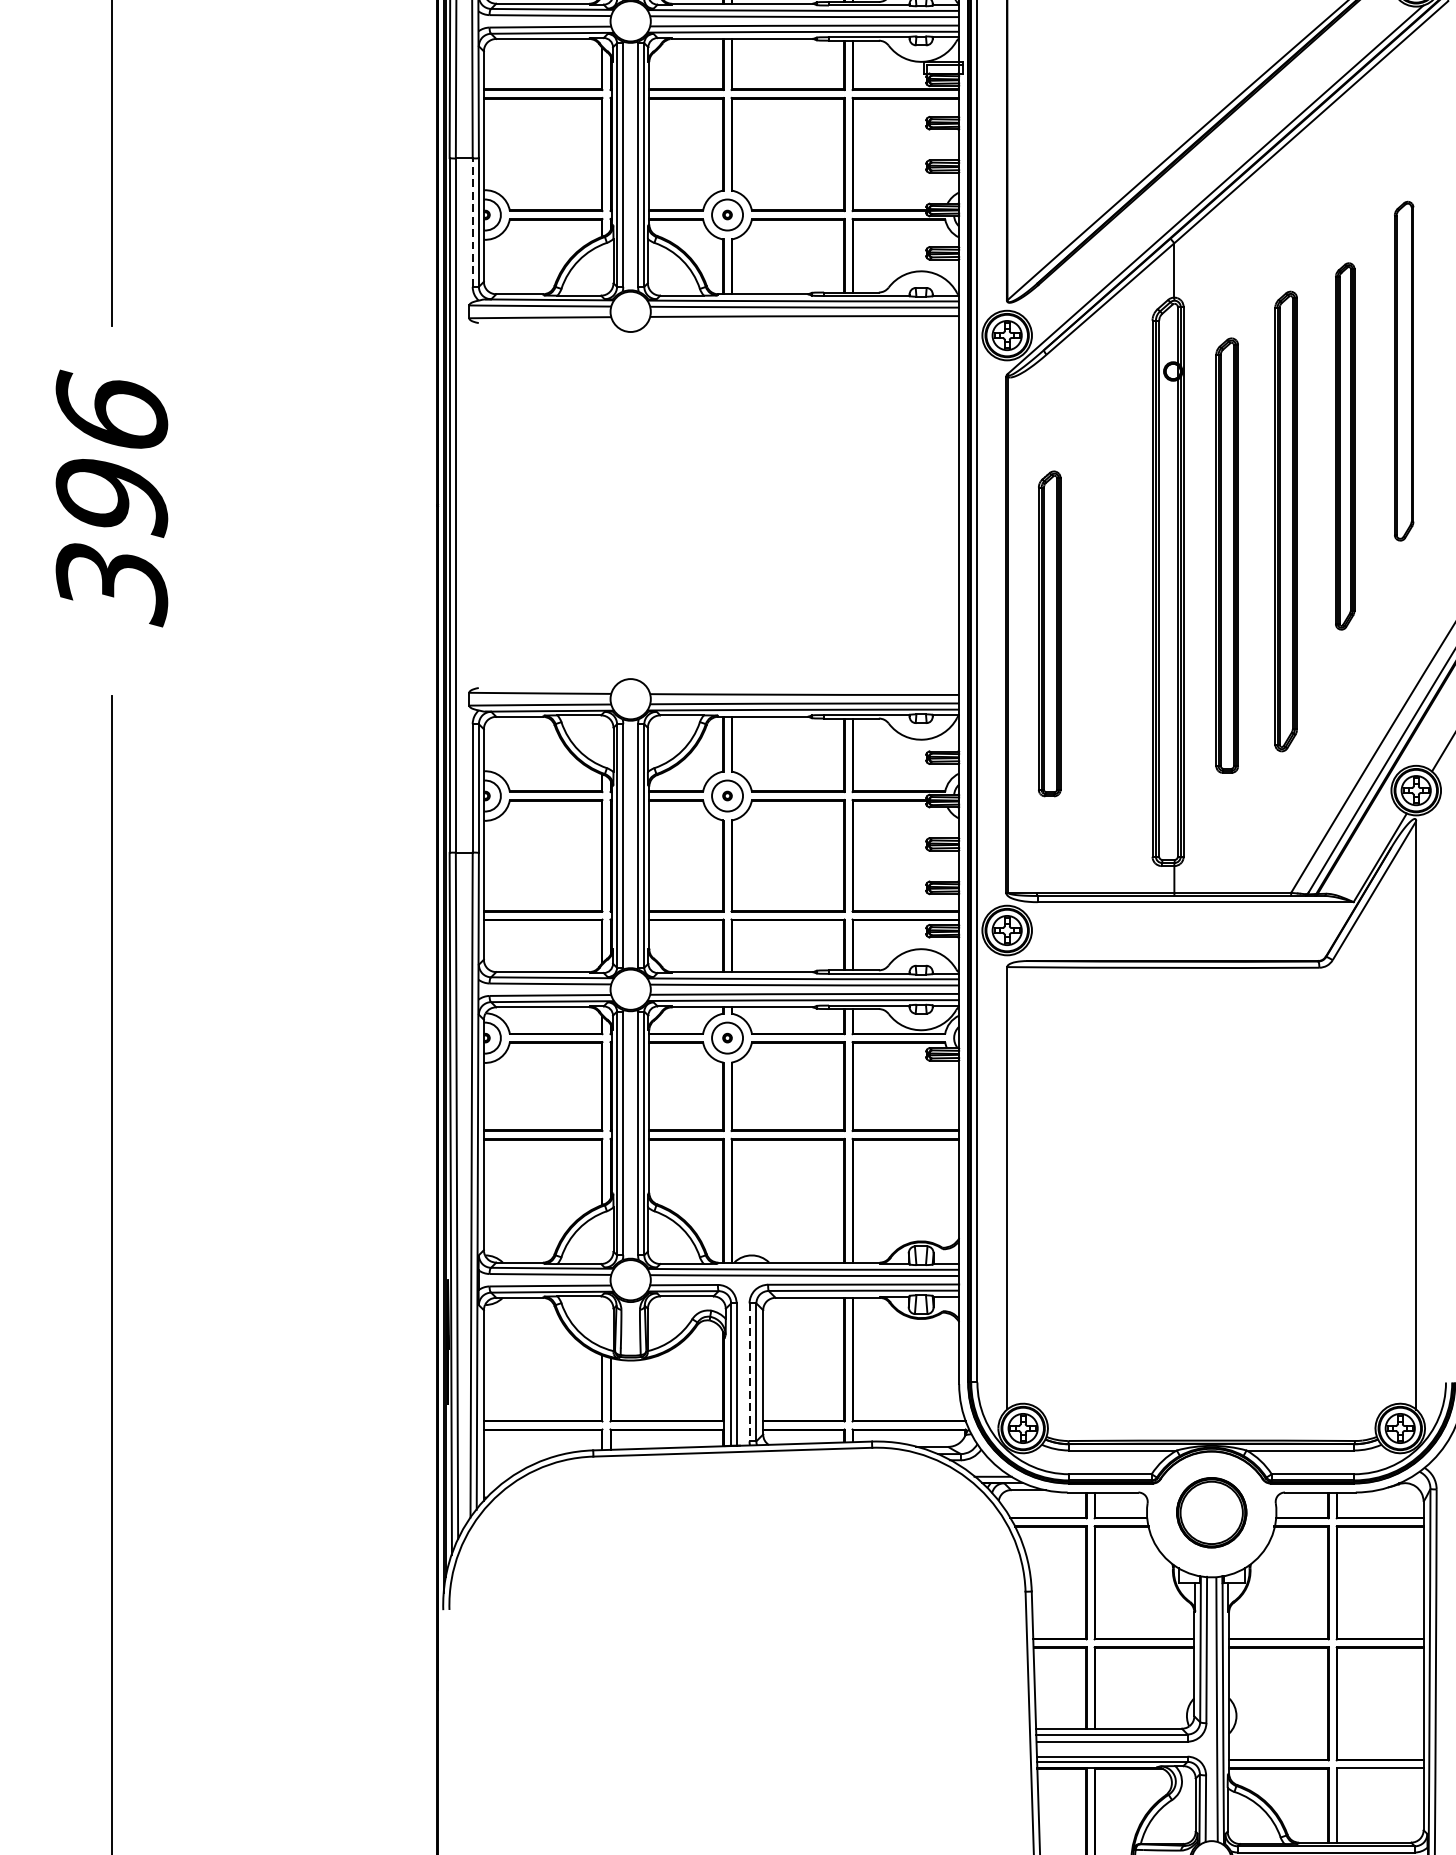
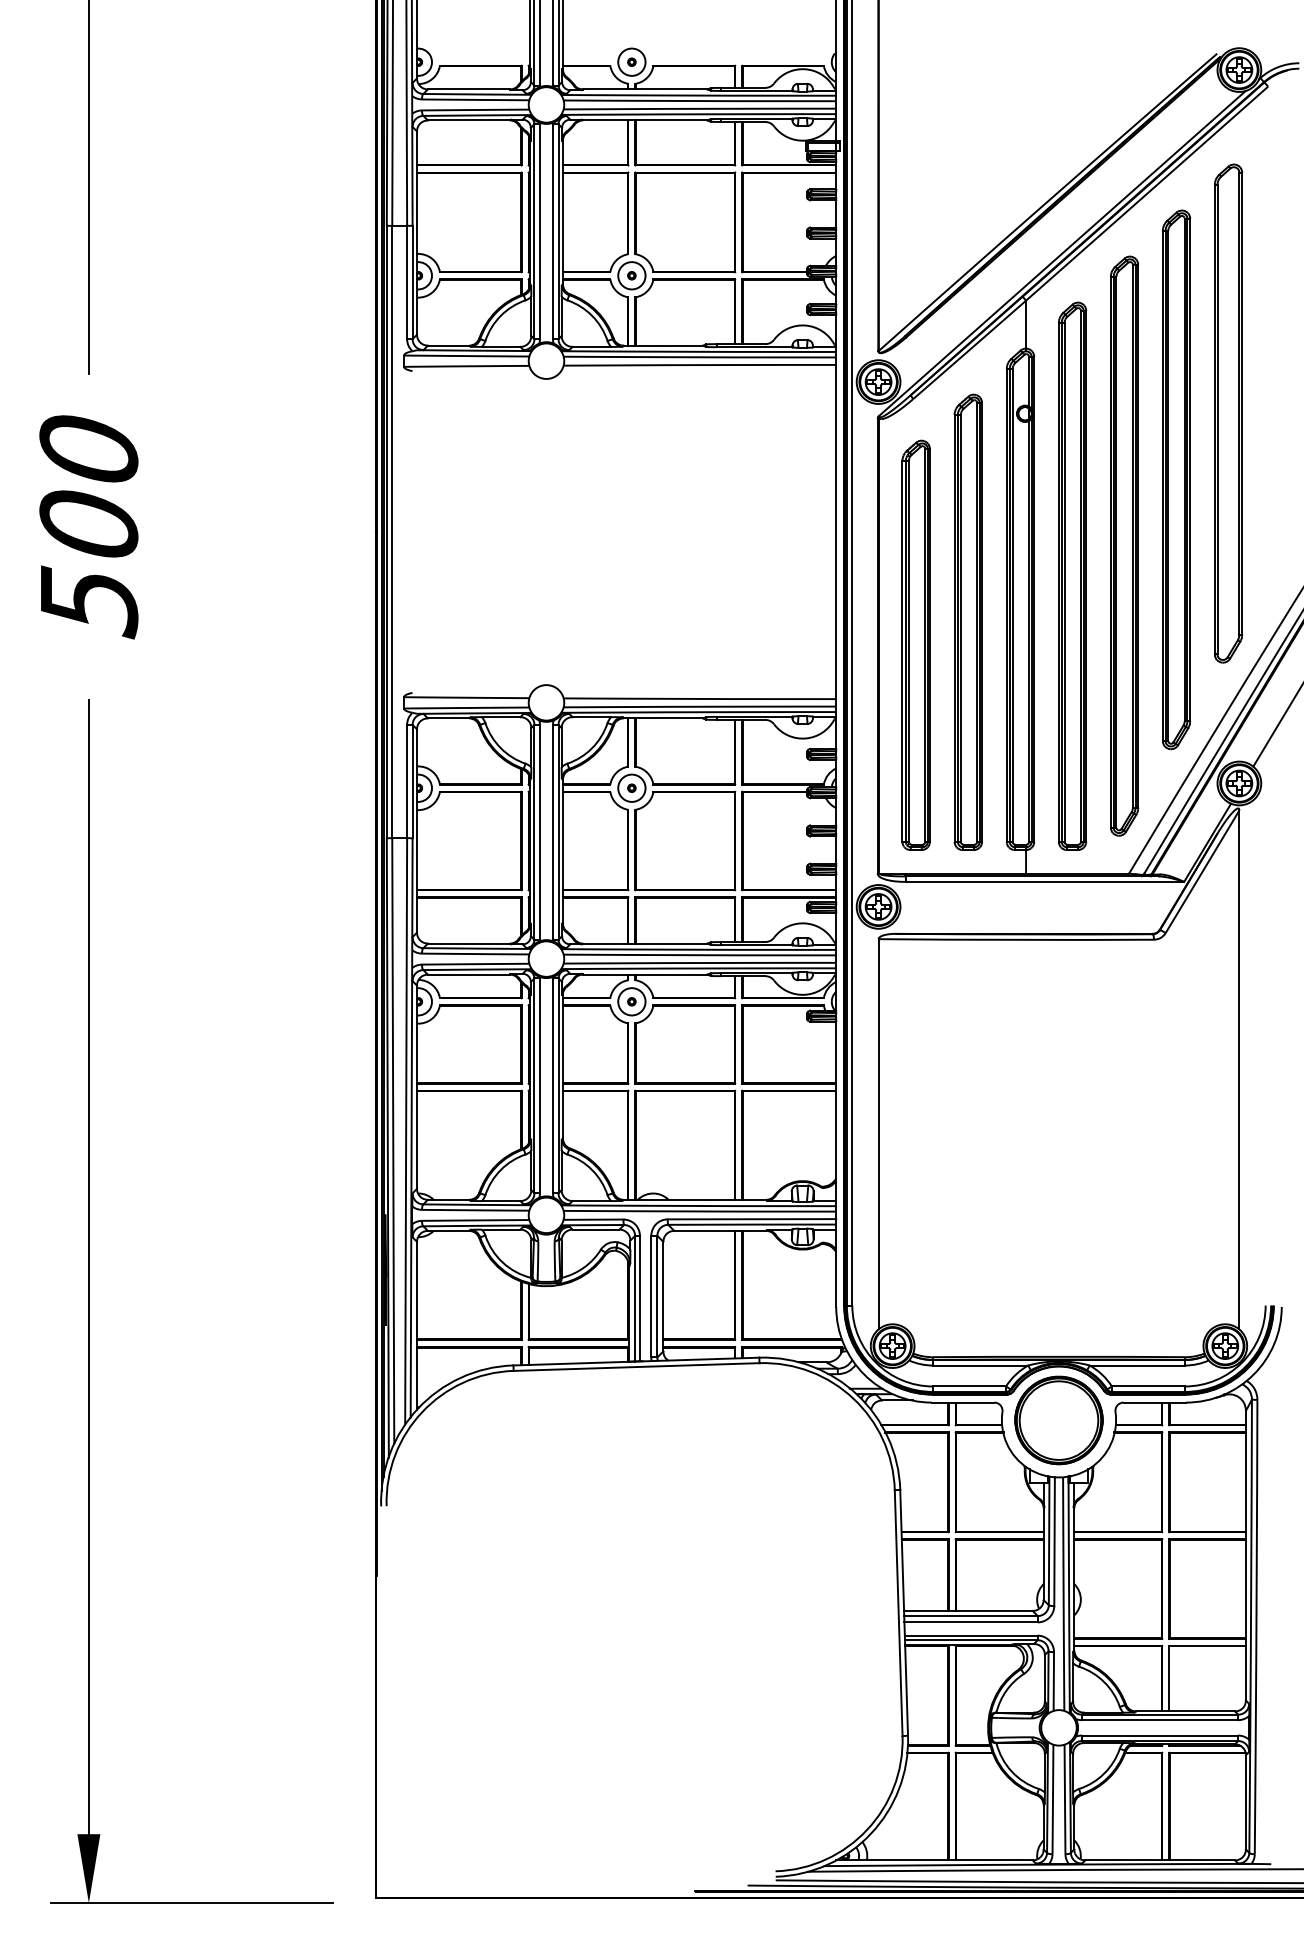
line: (473, 222) -> (407, 282), dashed -> solid
part: (1403, 371) -> (1228, 413), size x1.67
part: (1344, 445) -> (1176, 479), size x1.67
text: (111, 498) -> (88, 525), 396 -> 500
part: (1285, 520) -> (1124, 545), size x1.43
part: (1227, 554) -> (1072, 575), size x1.43
part: (1107, 606) -> (967, 621), added
part: (1049, 633) -> (915, 644), size x1.43
line: (749, 1372) -> (651, 1296), dashed -> solid
part: (1211, 1512) -> (1058, 1420), size x1.43

